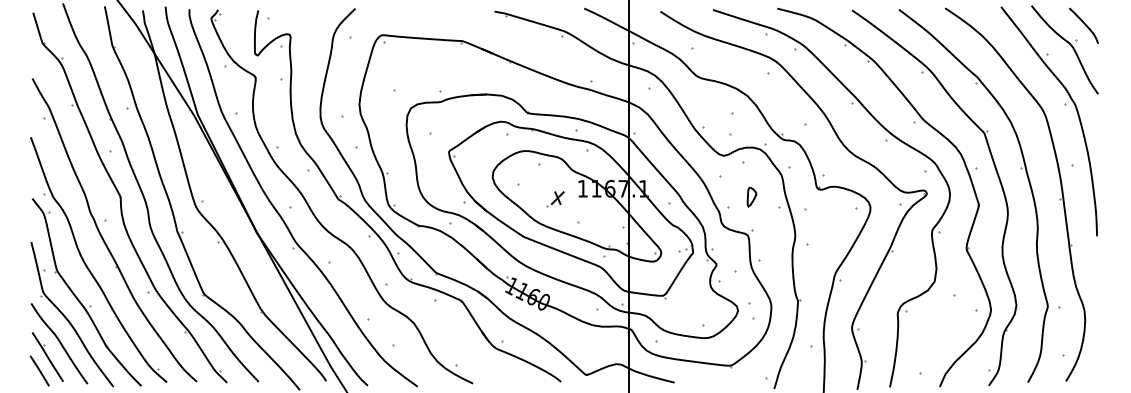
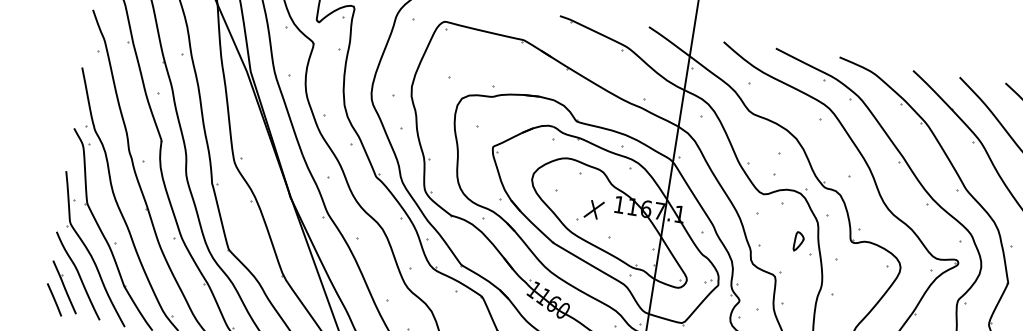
part: (751, 196) -> (798, 241), moved
part: (555, 199) -> (590, 211), size x1.43

